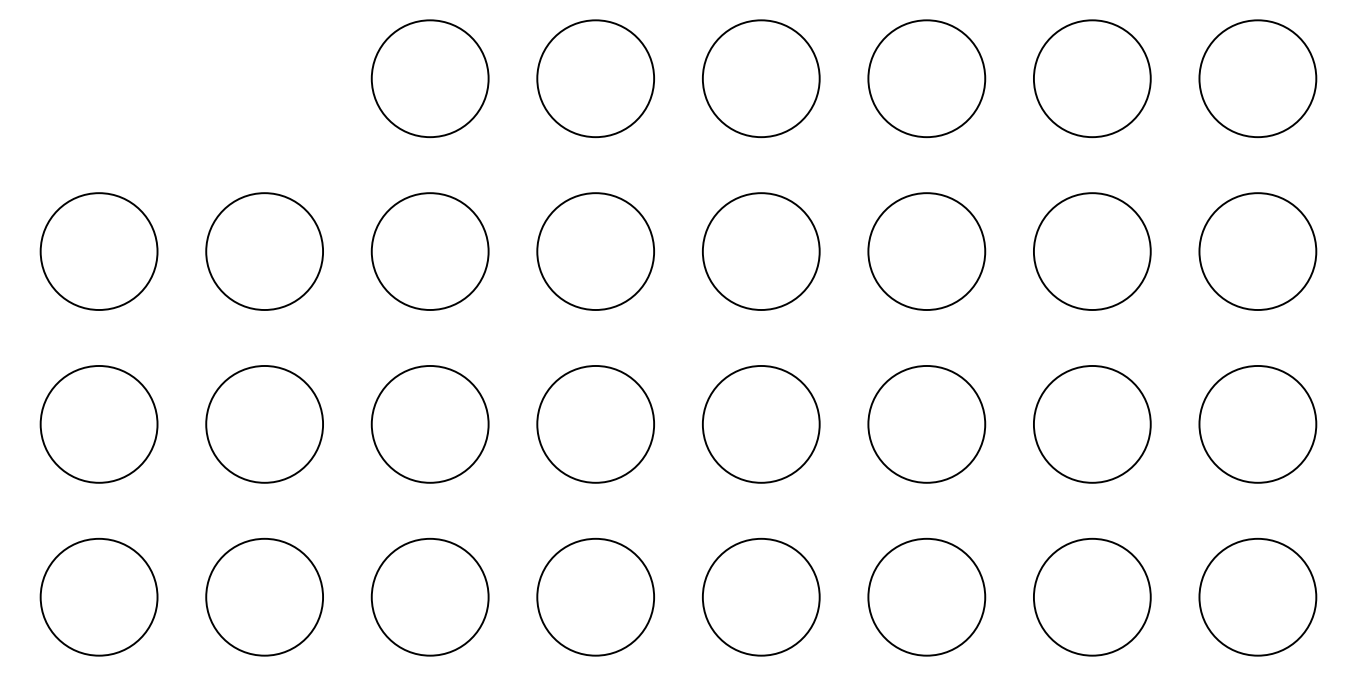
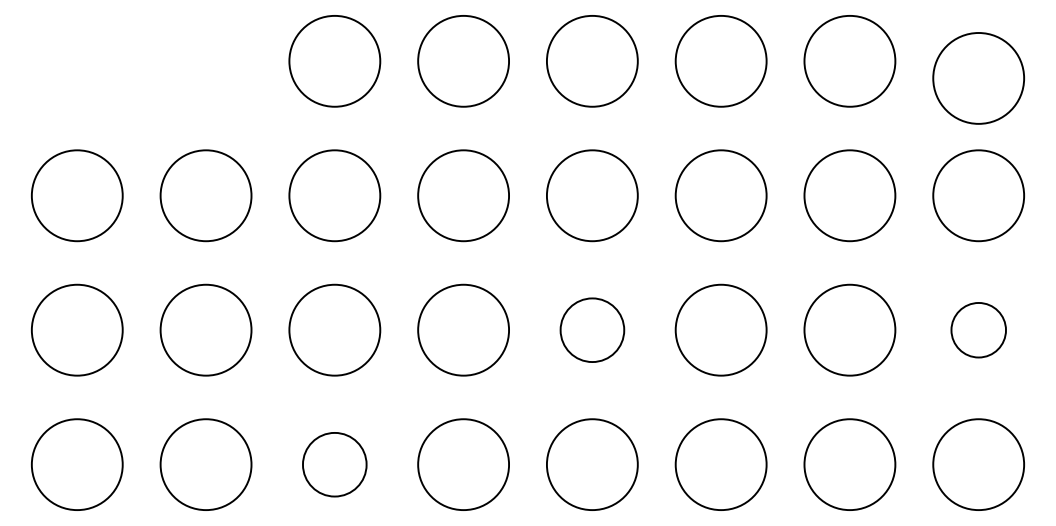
part: (1257, 78) -> (978, 78), moved
part: (761, 424) -> (592, 330), size x0.7
part: (1257, 424) -> (978, 330), size x0.6
part: (429, 597) -> (334, 464), size x0.7

